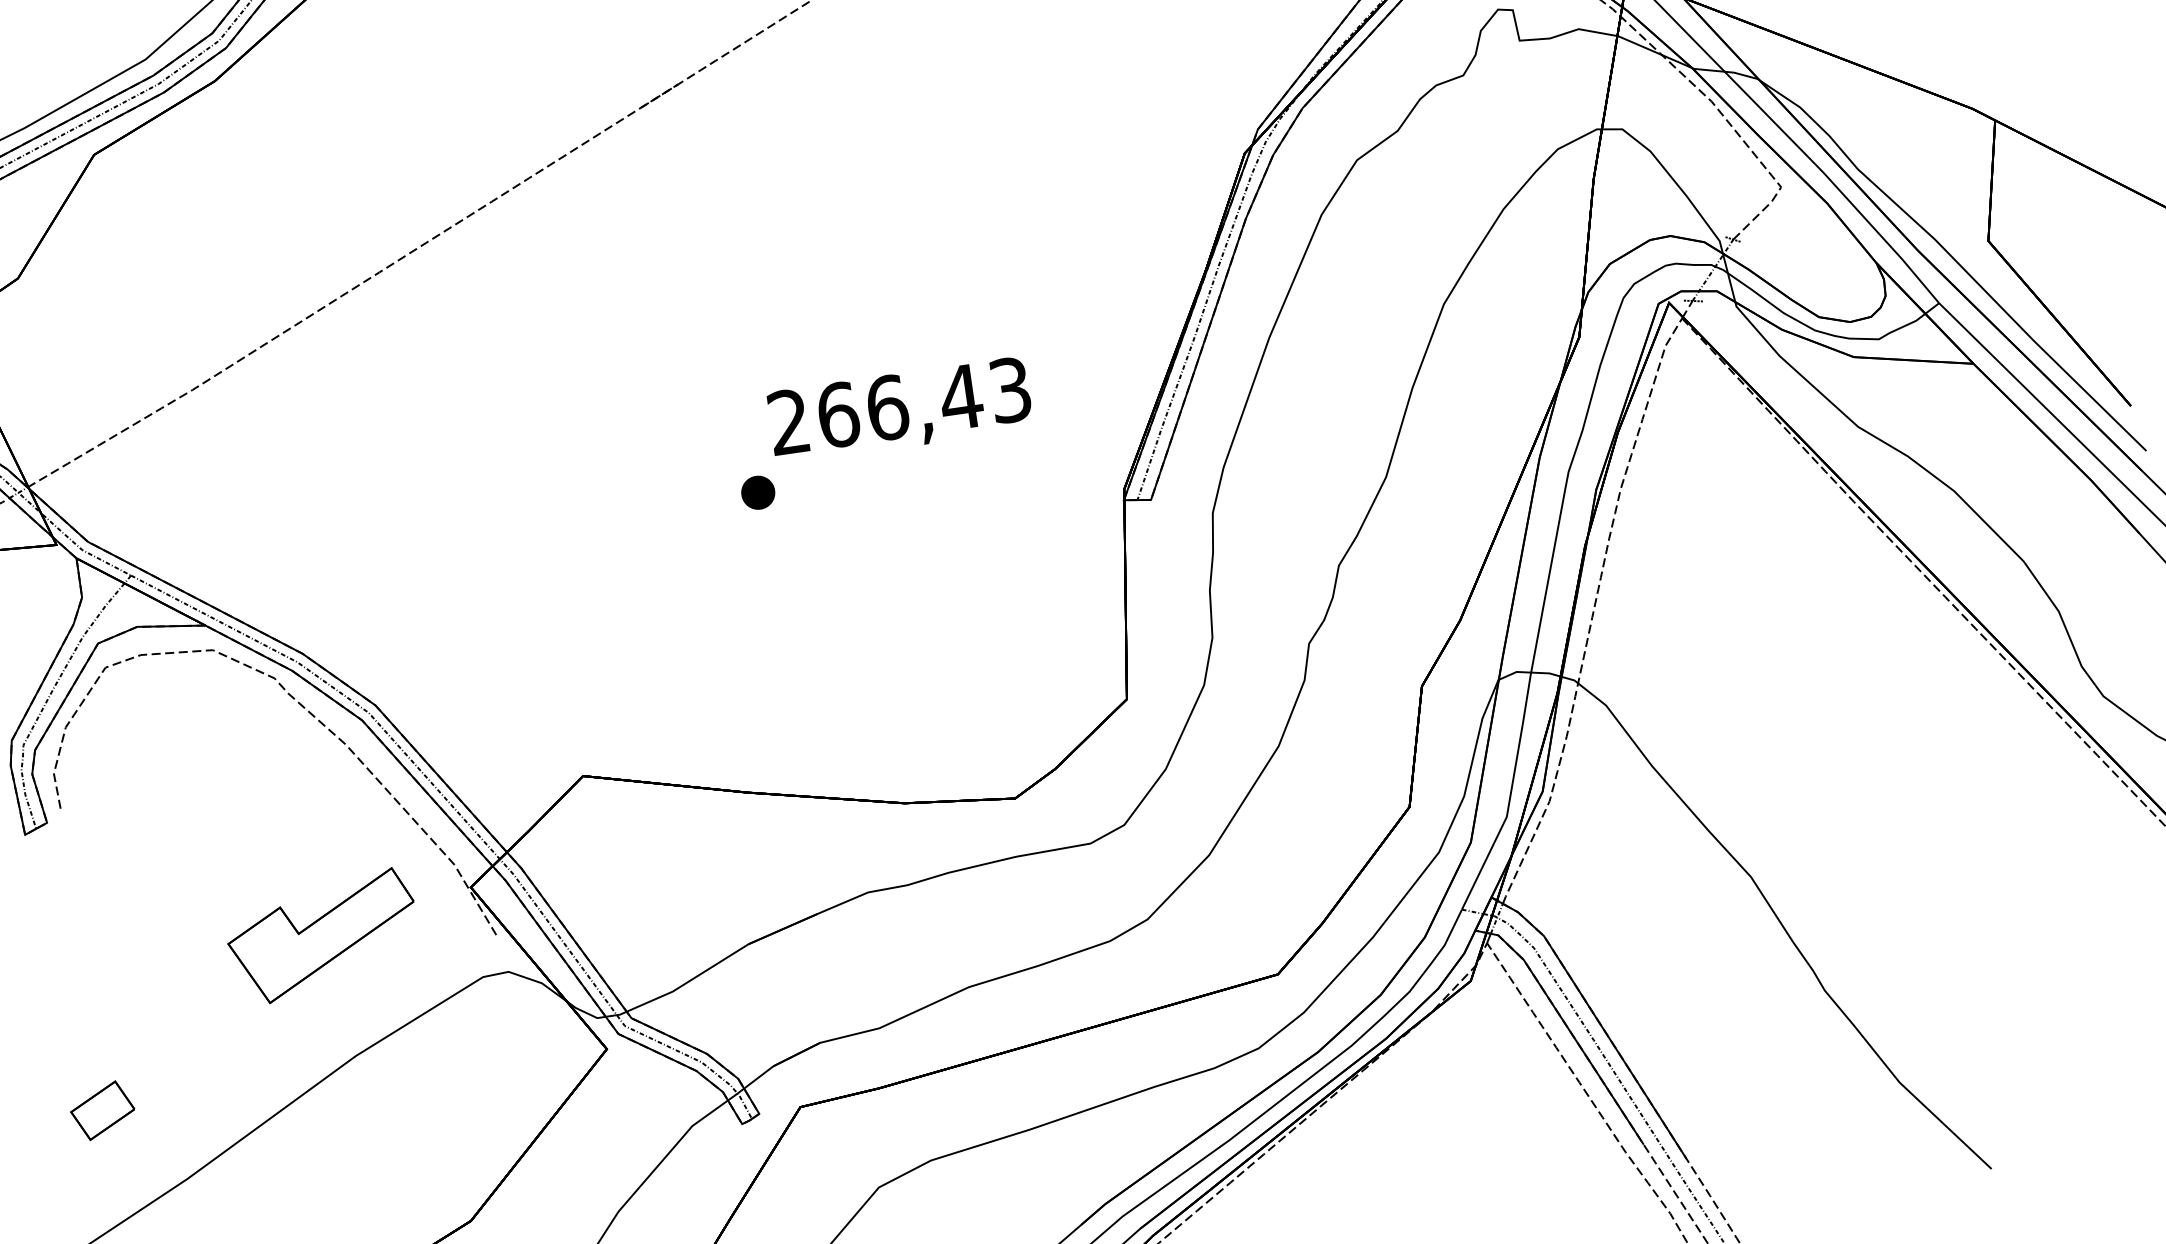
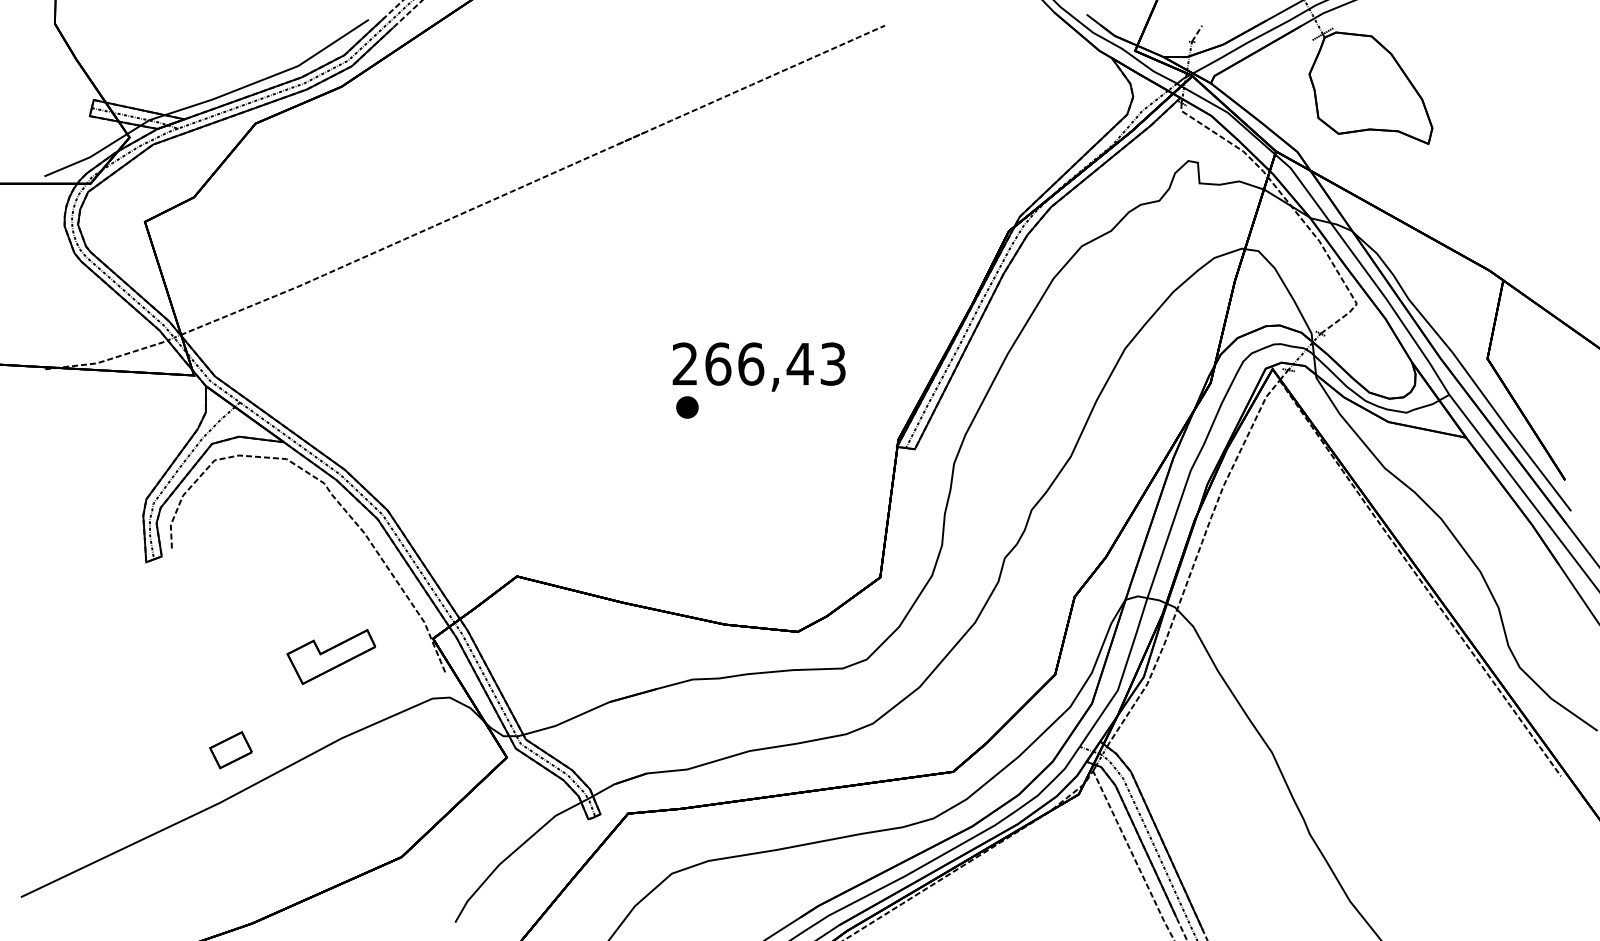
part: (758, 492) -> (687, 407), moved
part: (321, 936) -> (330, 656), size x0.7
part: (102, 1111) -> (230, 750), moved

